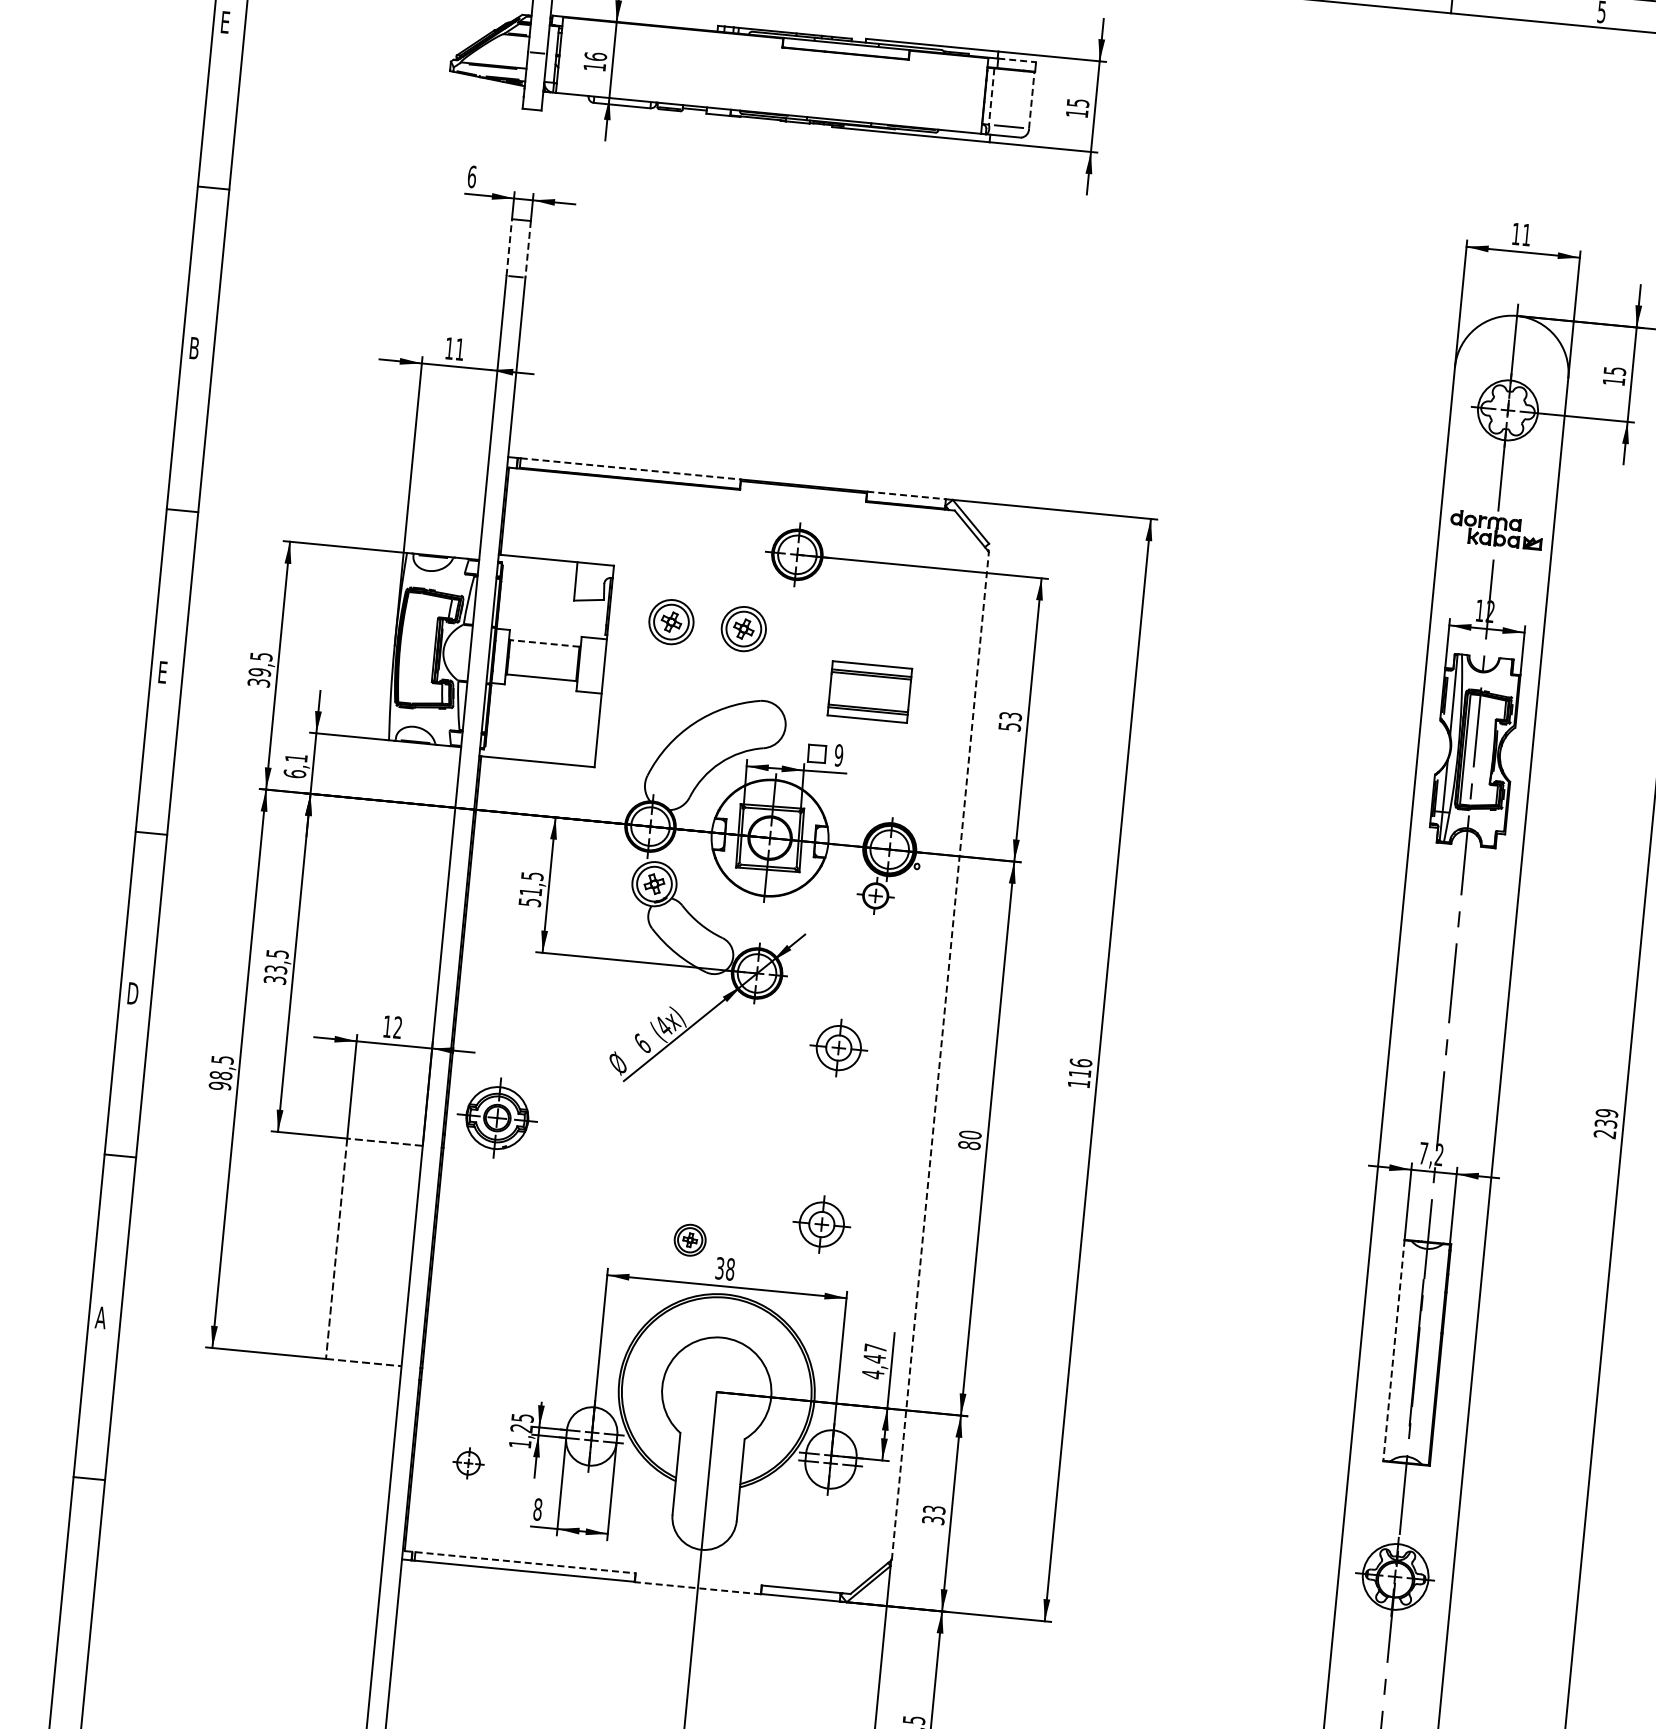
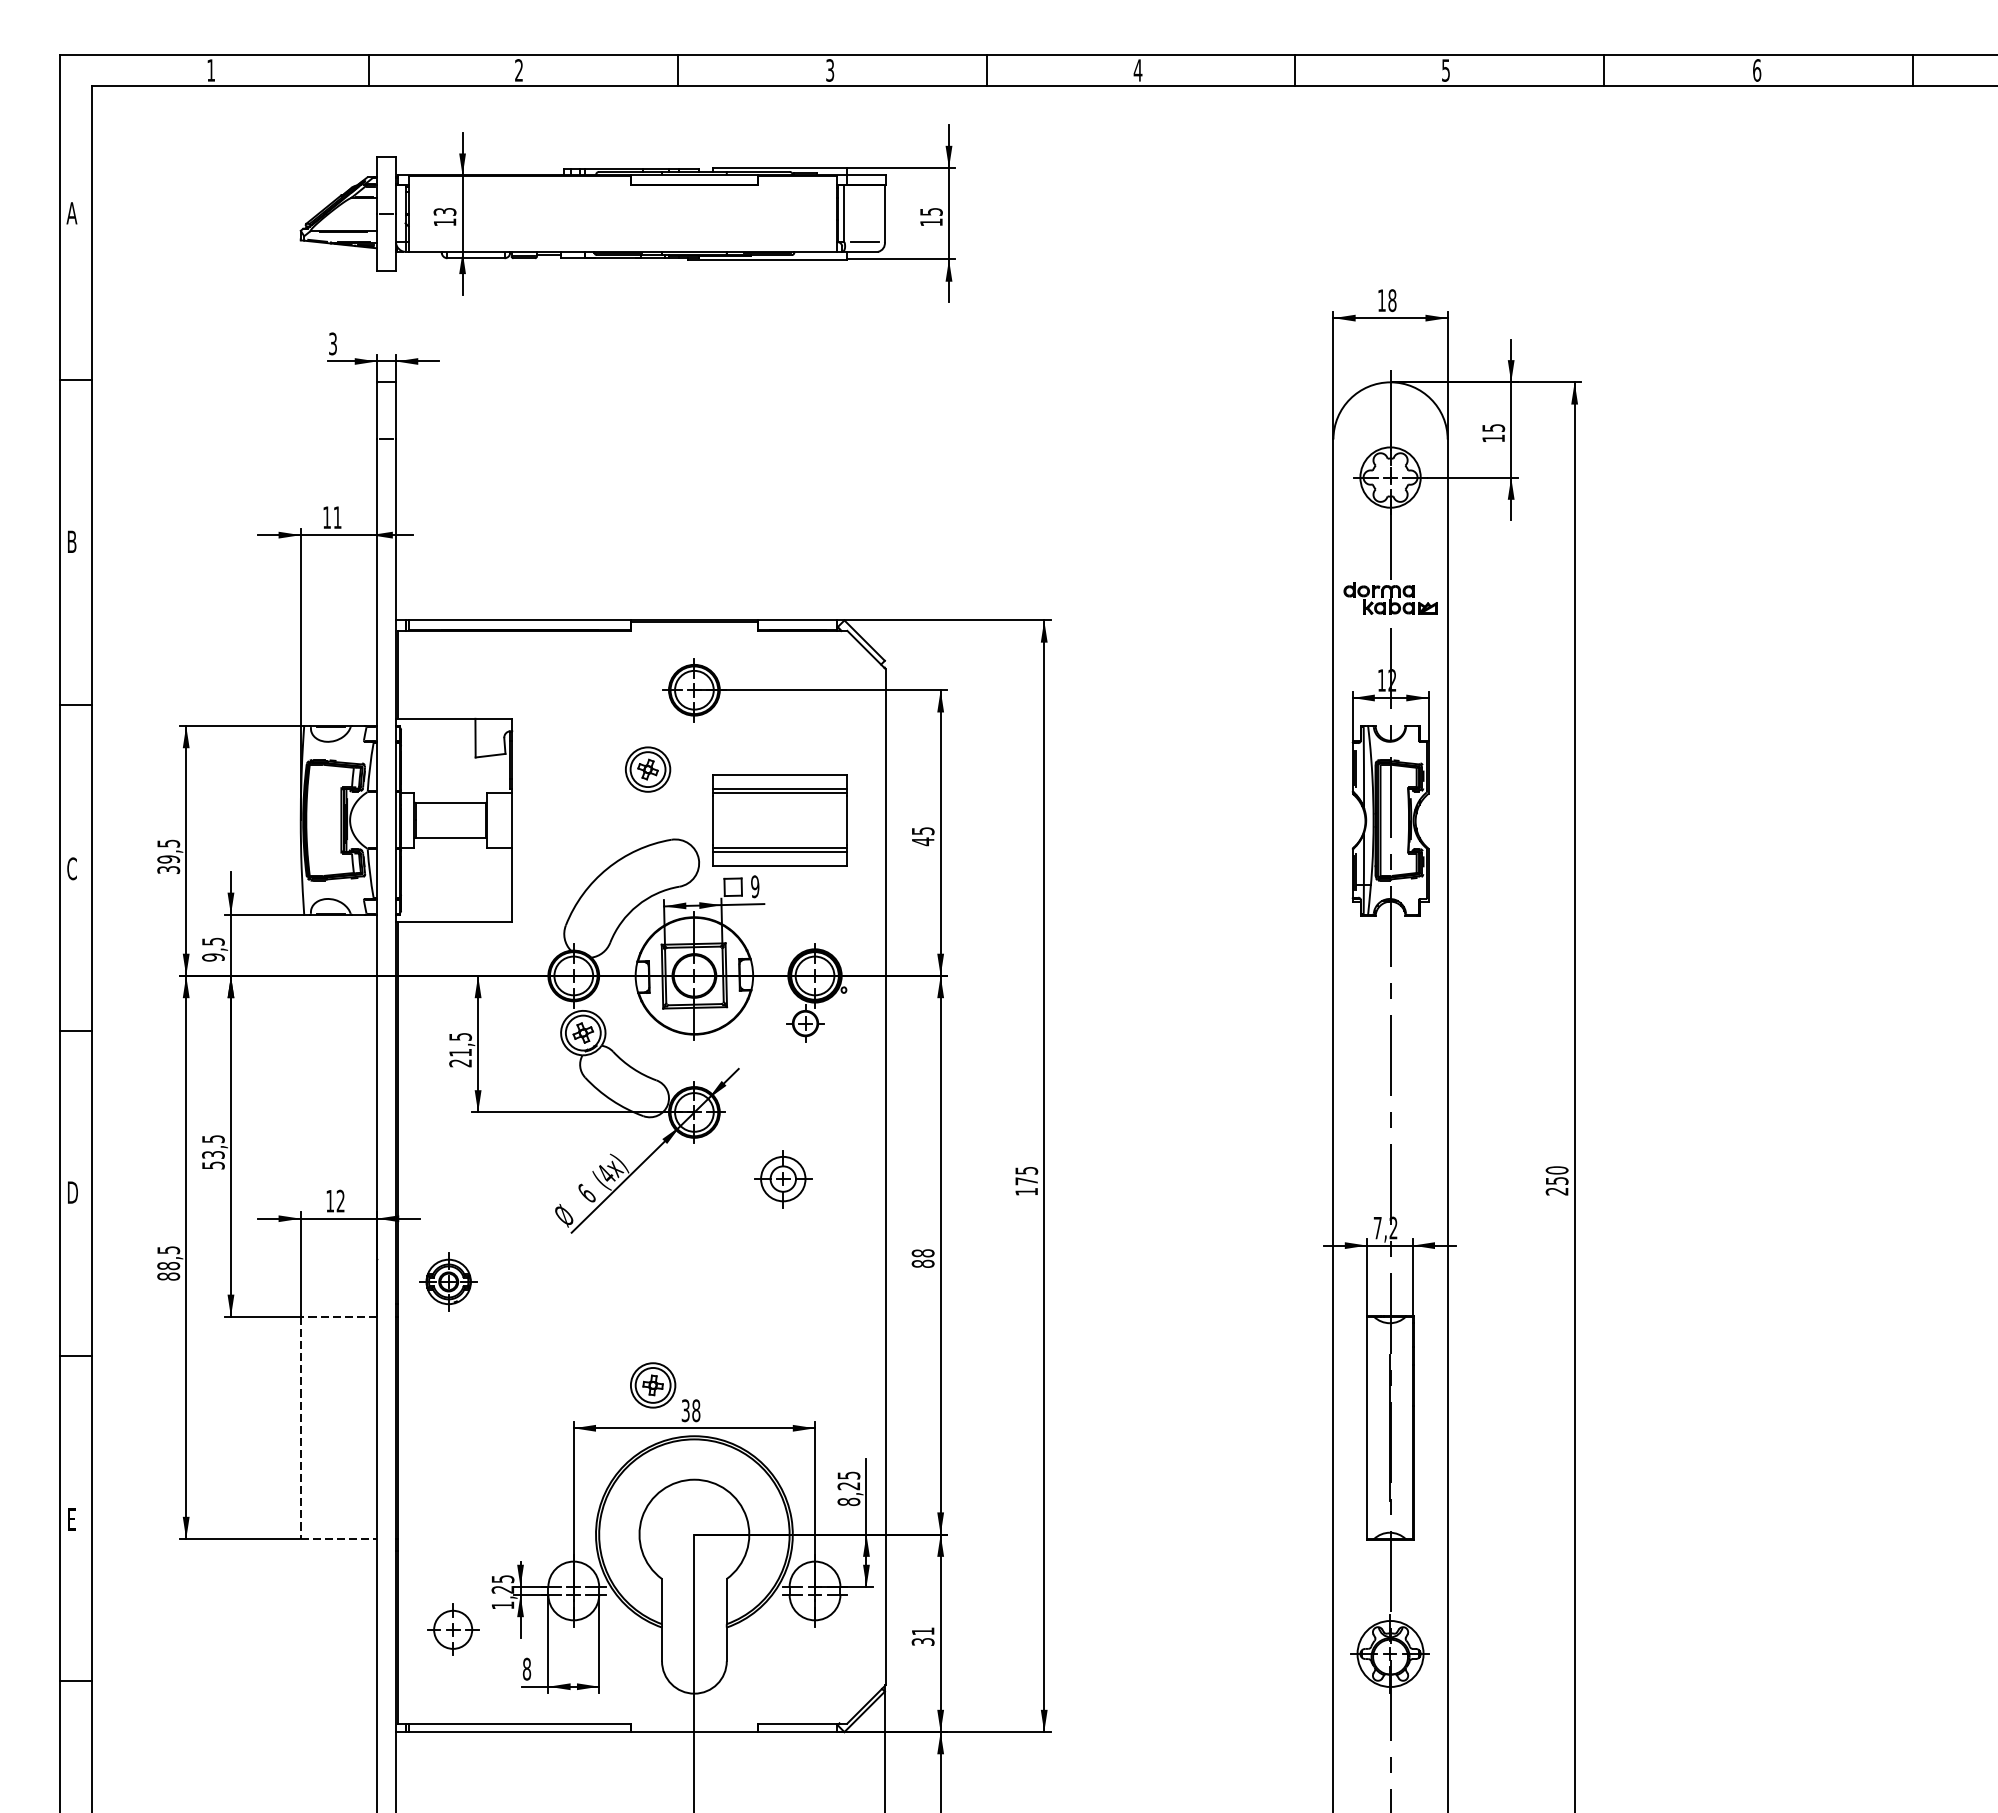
text: (225, 22) -> (71, 213), E -> A
text: (595, 56) -> (444, 211), 16 -> 13
line: (1017, 60) -> (866, 175), dashed -> solid
line: (991, 97) -> (844, 214), dashed -> solid
line: (1031, 100) -> (884, 213), dashed -> solid
text: (472, 176) -> (333, 343), 6 -> 3
text: (1526, 234) -> (1392, 300), 11 -> 18
line: (508, 247) -> (376, 410), dashed -> solid
line: (528, 248) -> (396, 410), dashed -> solid
line: (630, 468) -> (519, 620), dashed -> solid
line: (906, 495) -> (797, 620), dashed -> solid
part: (671, 622) -> (575, 769), removed
line: (544, 643) -> (450, 803), dashed -> solid
text: (162, 672) -> (71, 868), E -> C
part: (869, 692) -> (779, 820), size x1.67
text: (1009, 721) -> (922, 836), 53 -> 45
text: (295, 765) -> (213, 949), 6,1 -> 9,5
text: (529, 902) -> (460, 1063), 51,5 -> 21,5
text: (274, 980) -> (212, 1165), 33,5 -> 53,5
line: (940, 1055) -> (885, 1176), dashed -> solid
text: (1080, 1067) -> (1026, 1175), 116 -> 175
text: (219, 1085) -> (168, 1276), 98,5 -> 88,5
part: (497, 1117) -> (448, 1281), size x0.71
text: (1605, 1118) -> (1556, 1175), 239 -> 250
text: (970, 1135) -> (923, 1253), 80 -> 88
part: (822, 1224) -> (783, 1357), removed
part: (690, 1240) -> (653, 1385), size x1.43
text: (100, 1317) -> (71, 1519), A -> E
line: (1394, 1350) -> (1367, 1427), dashed -> solid
text: (873, 1361) -> (848, 1488), 4,47 -> 8,25
part: (468, 1463) -> (453, 1629), size x1.67
text: (933, 1509) -> (922, 1631), 33 -> 31
line: (520, 1562) -> (514, 1723), dashed -> solid
line: (696, 1588) -> (693, 1732), dashed -> solid

